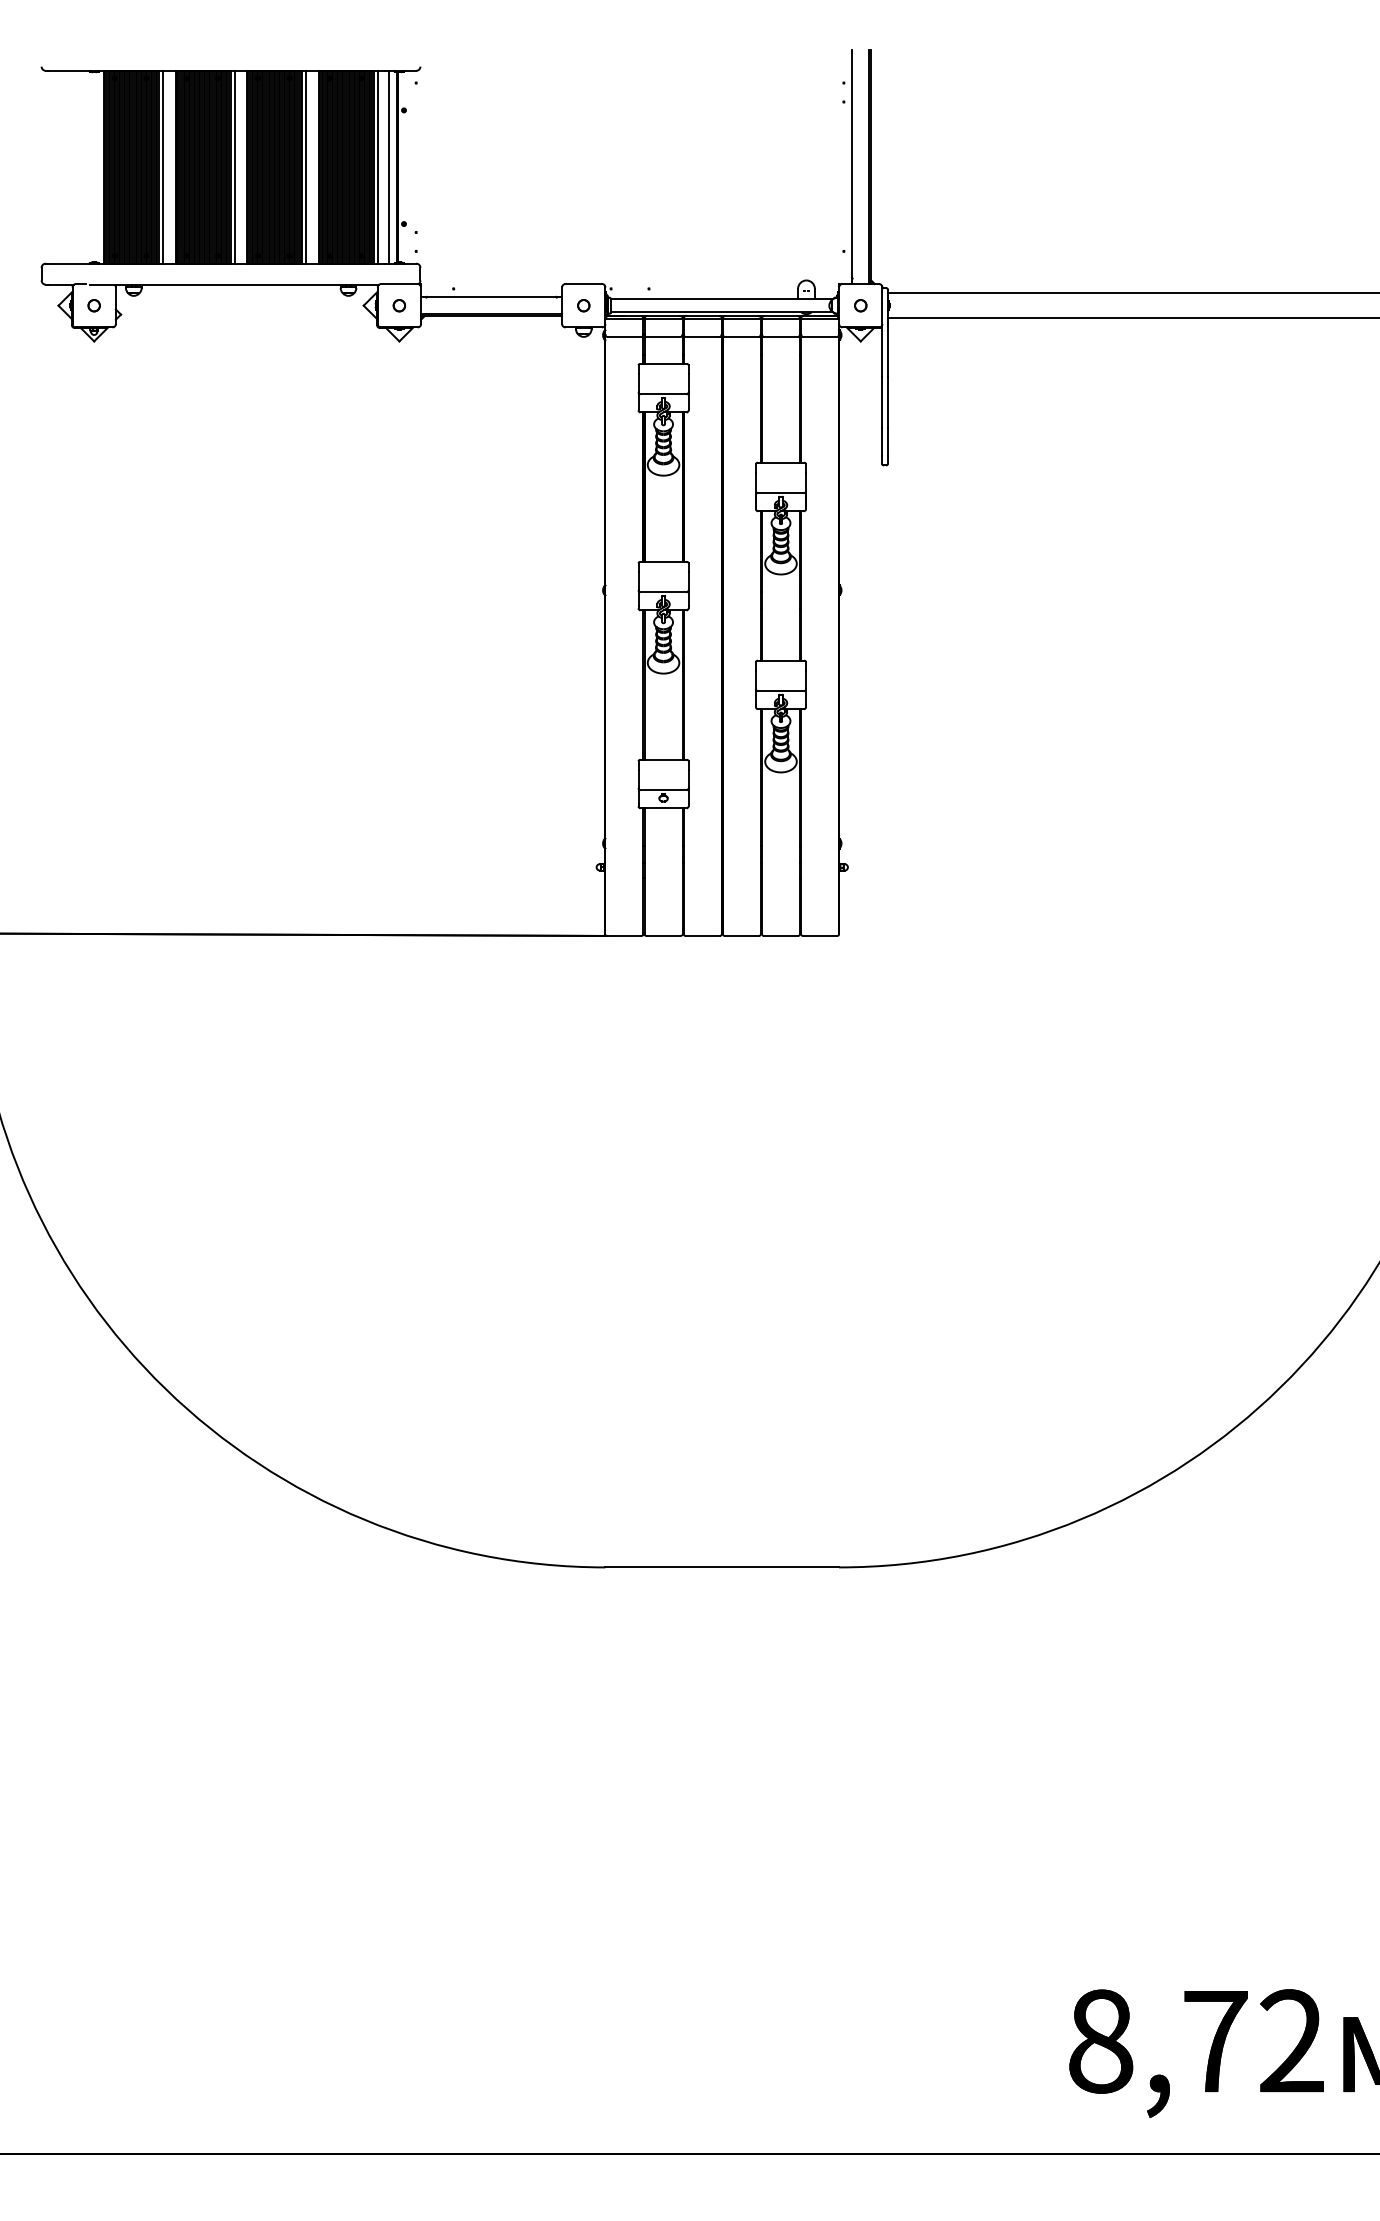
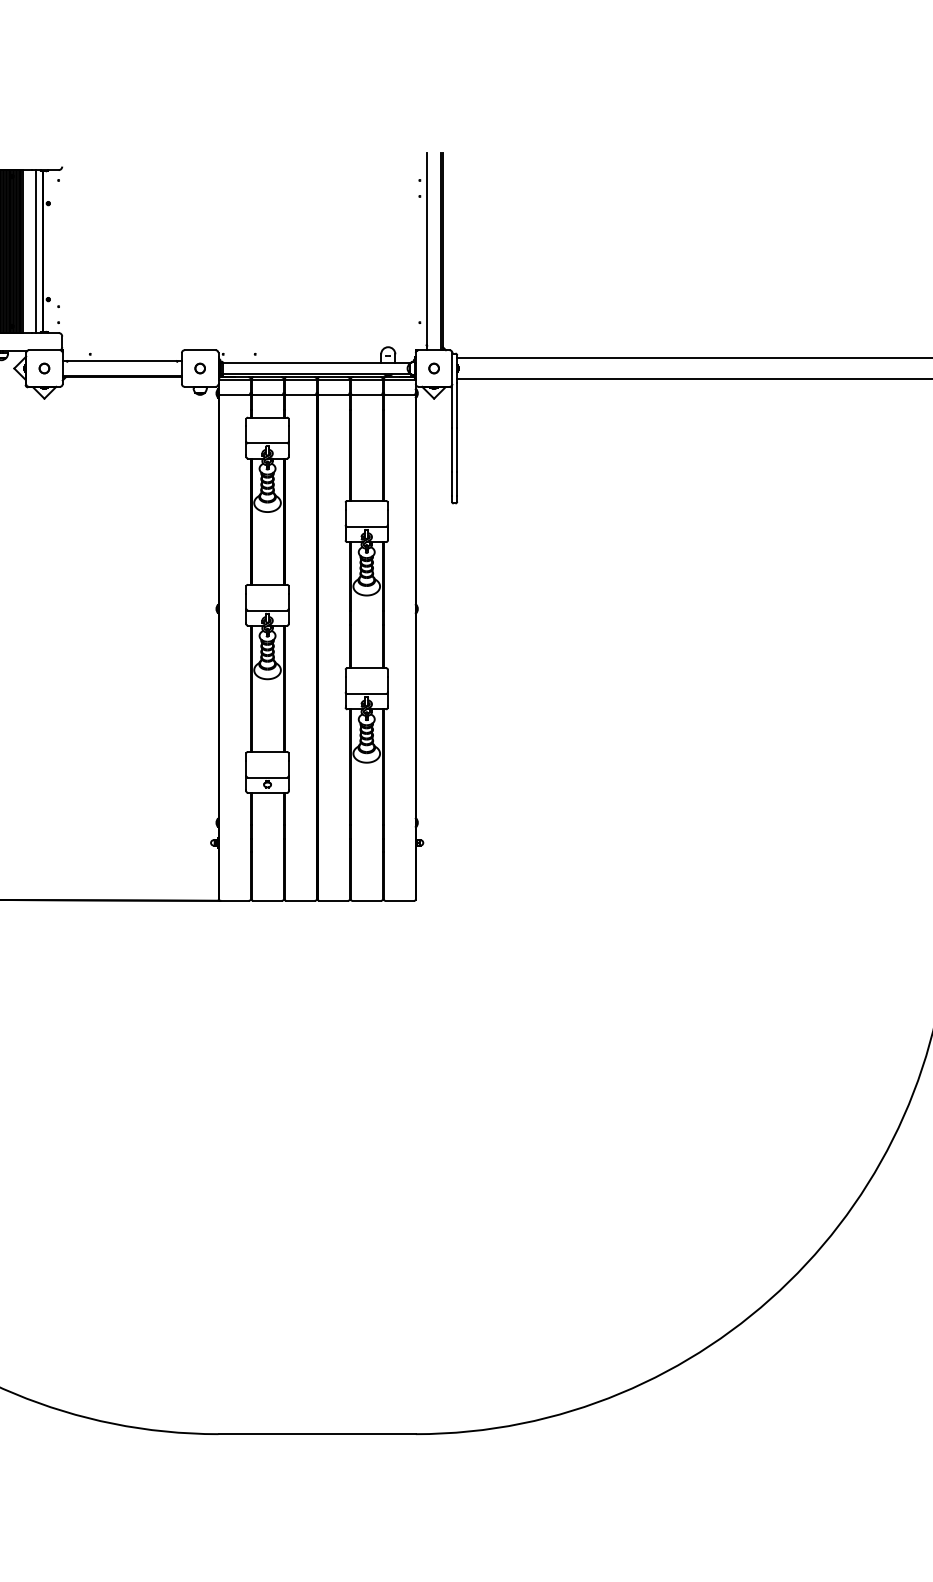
line: (377, 166) -> (25, 250), removed

